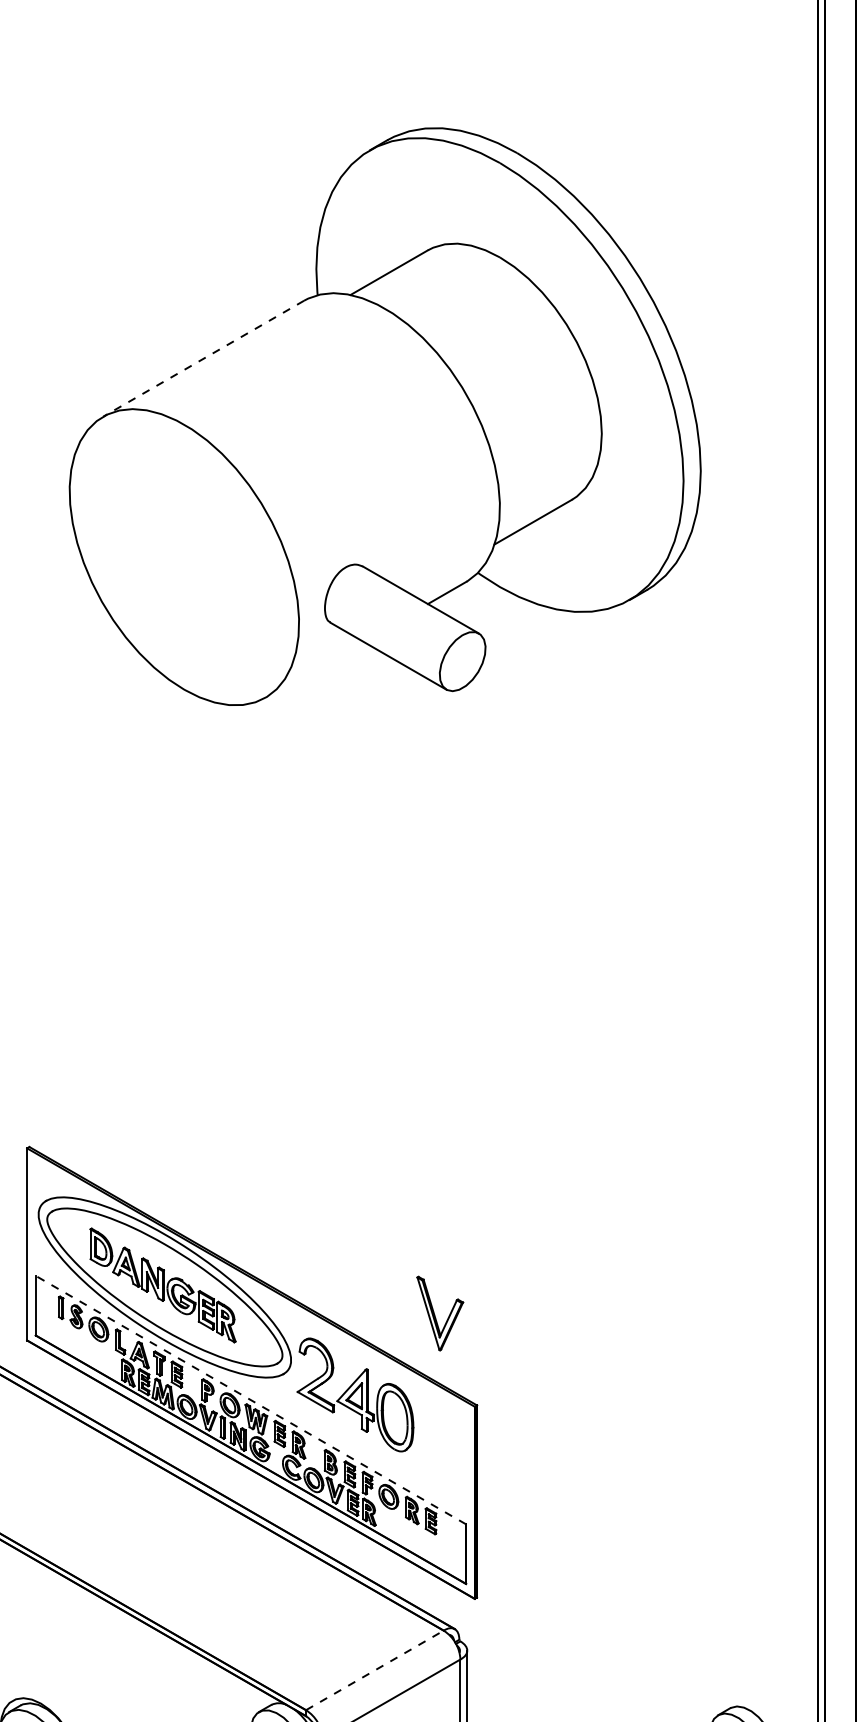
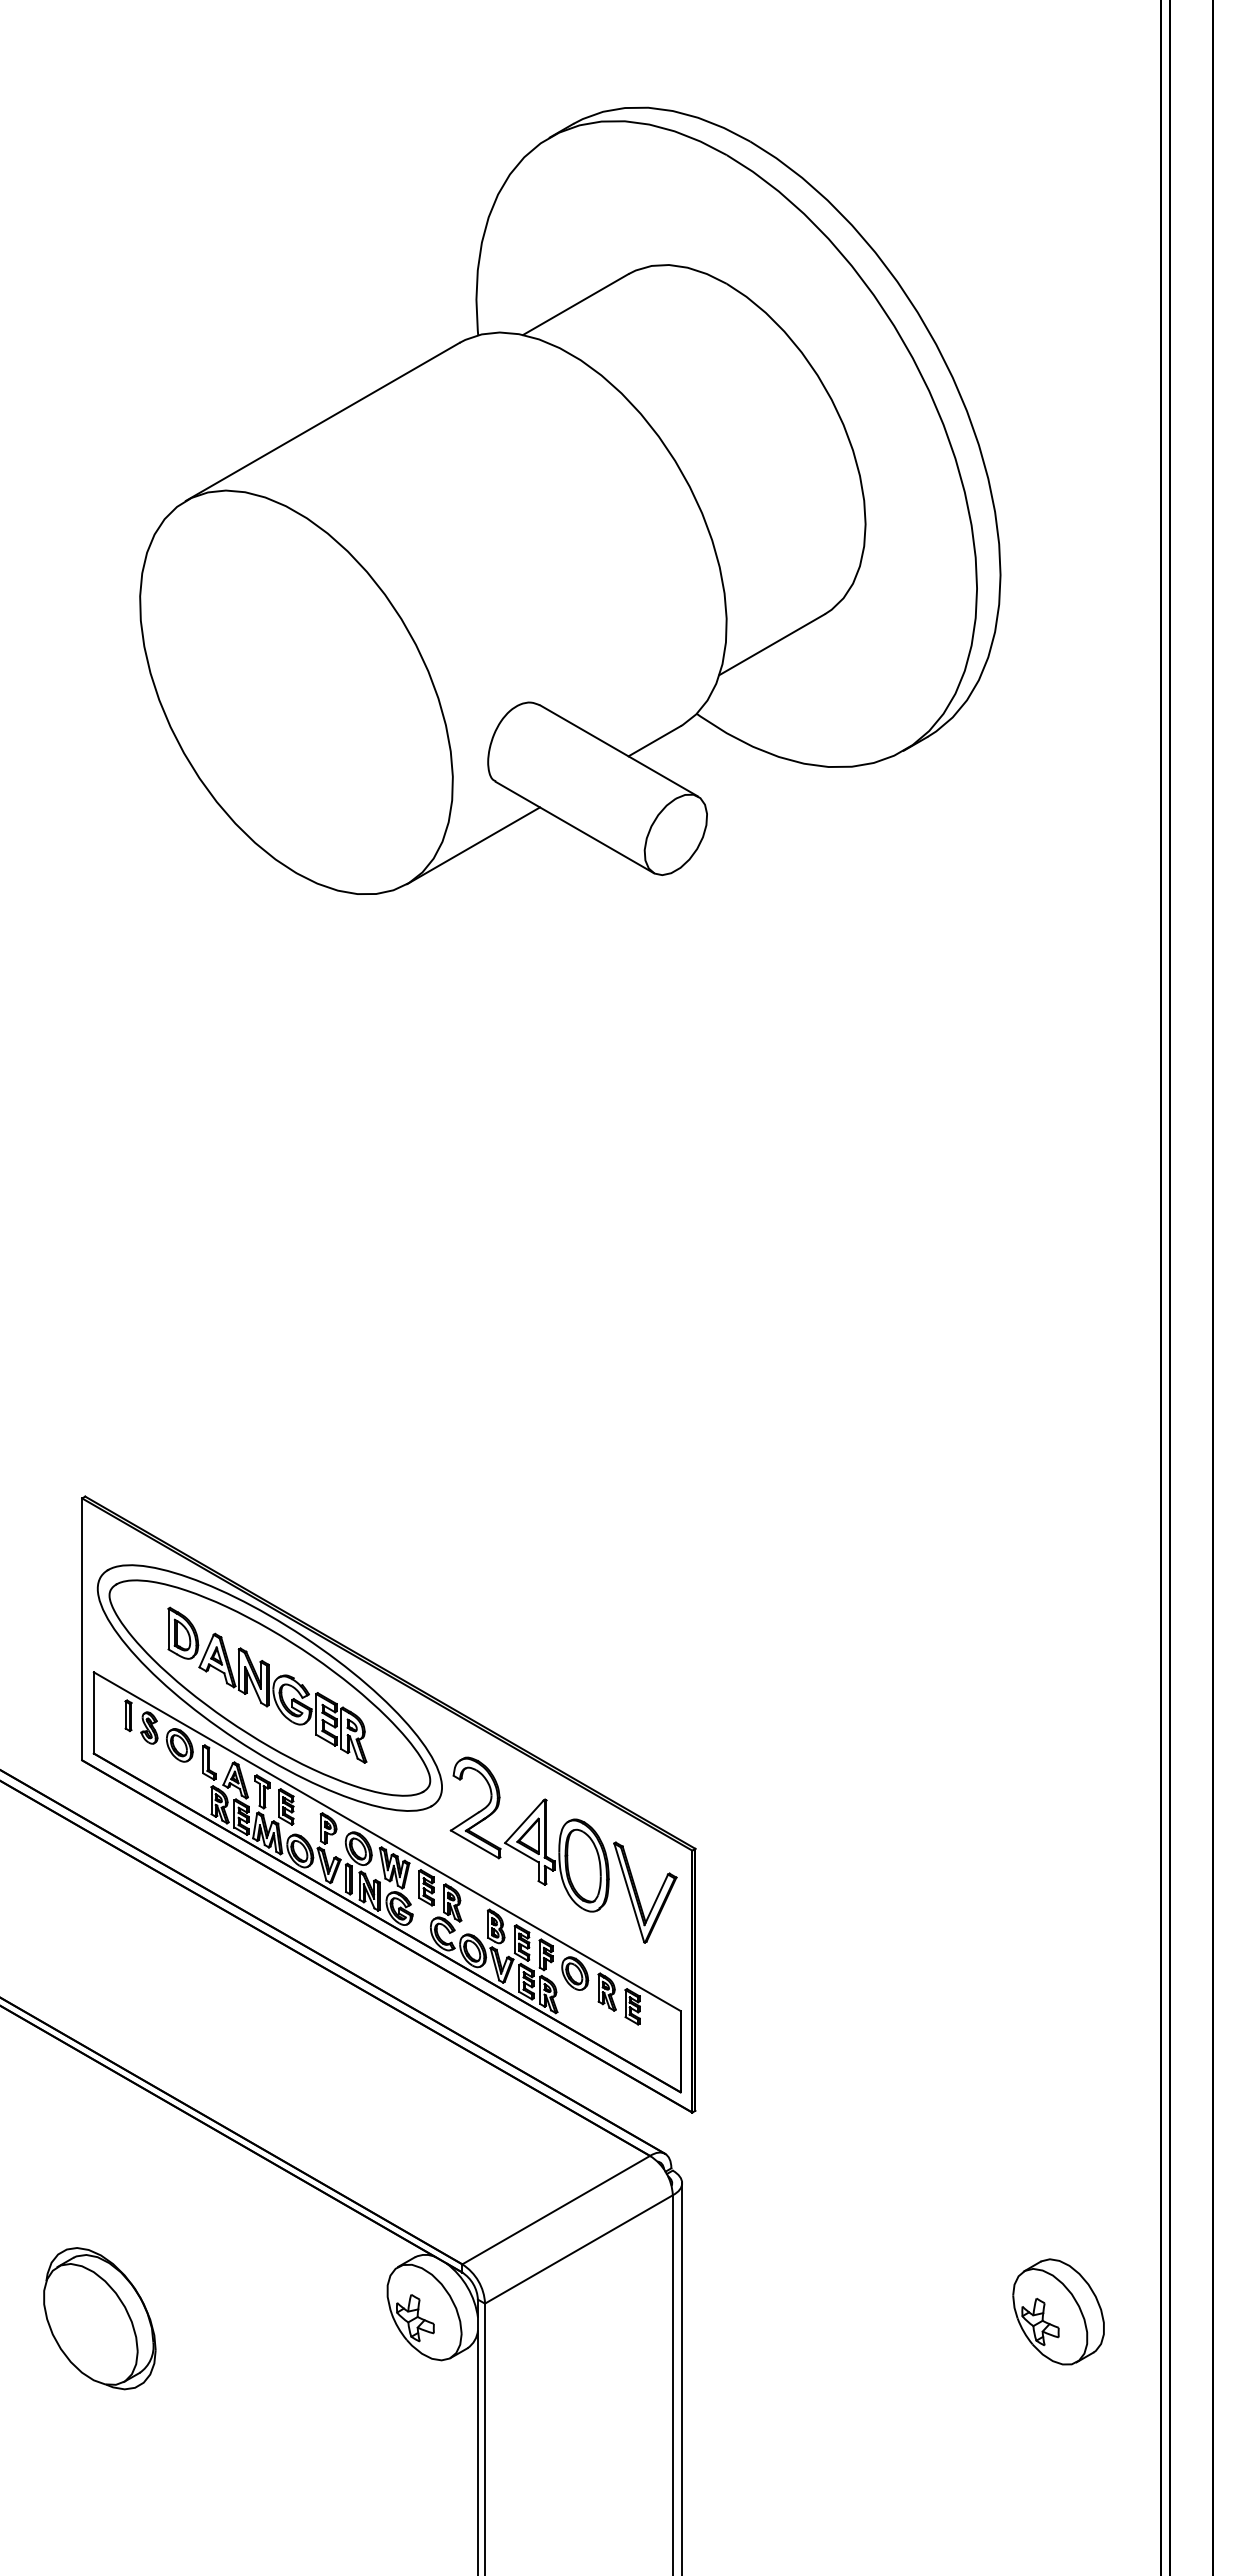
line: (203, 359) -> (322, 422), dashed -> solid
line: (314, 669) -> (473, 845), added
part: (435, 1314) -> (638, 1894), moved
line: (251, 1400) -> (387, 1841), dashed -> solid
line: (375, 1669) -> (556, 2209), dashed -> solid

